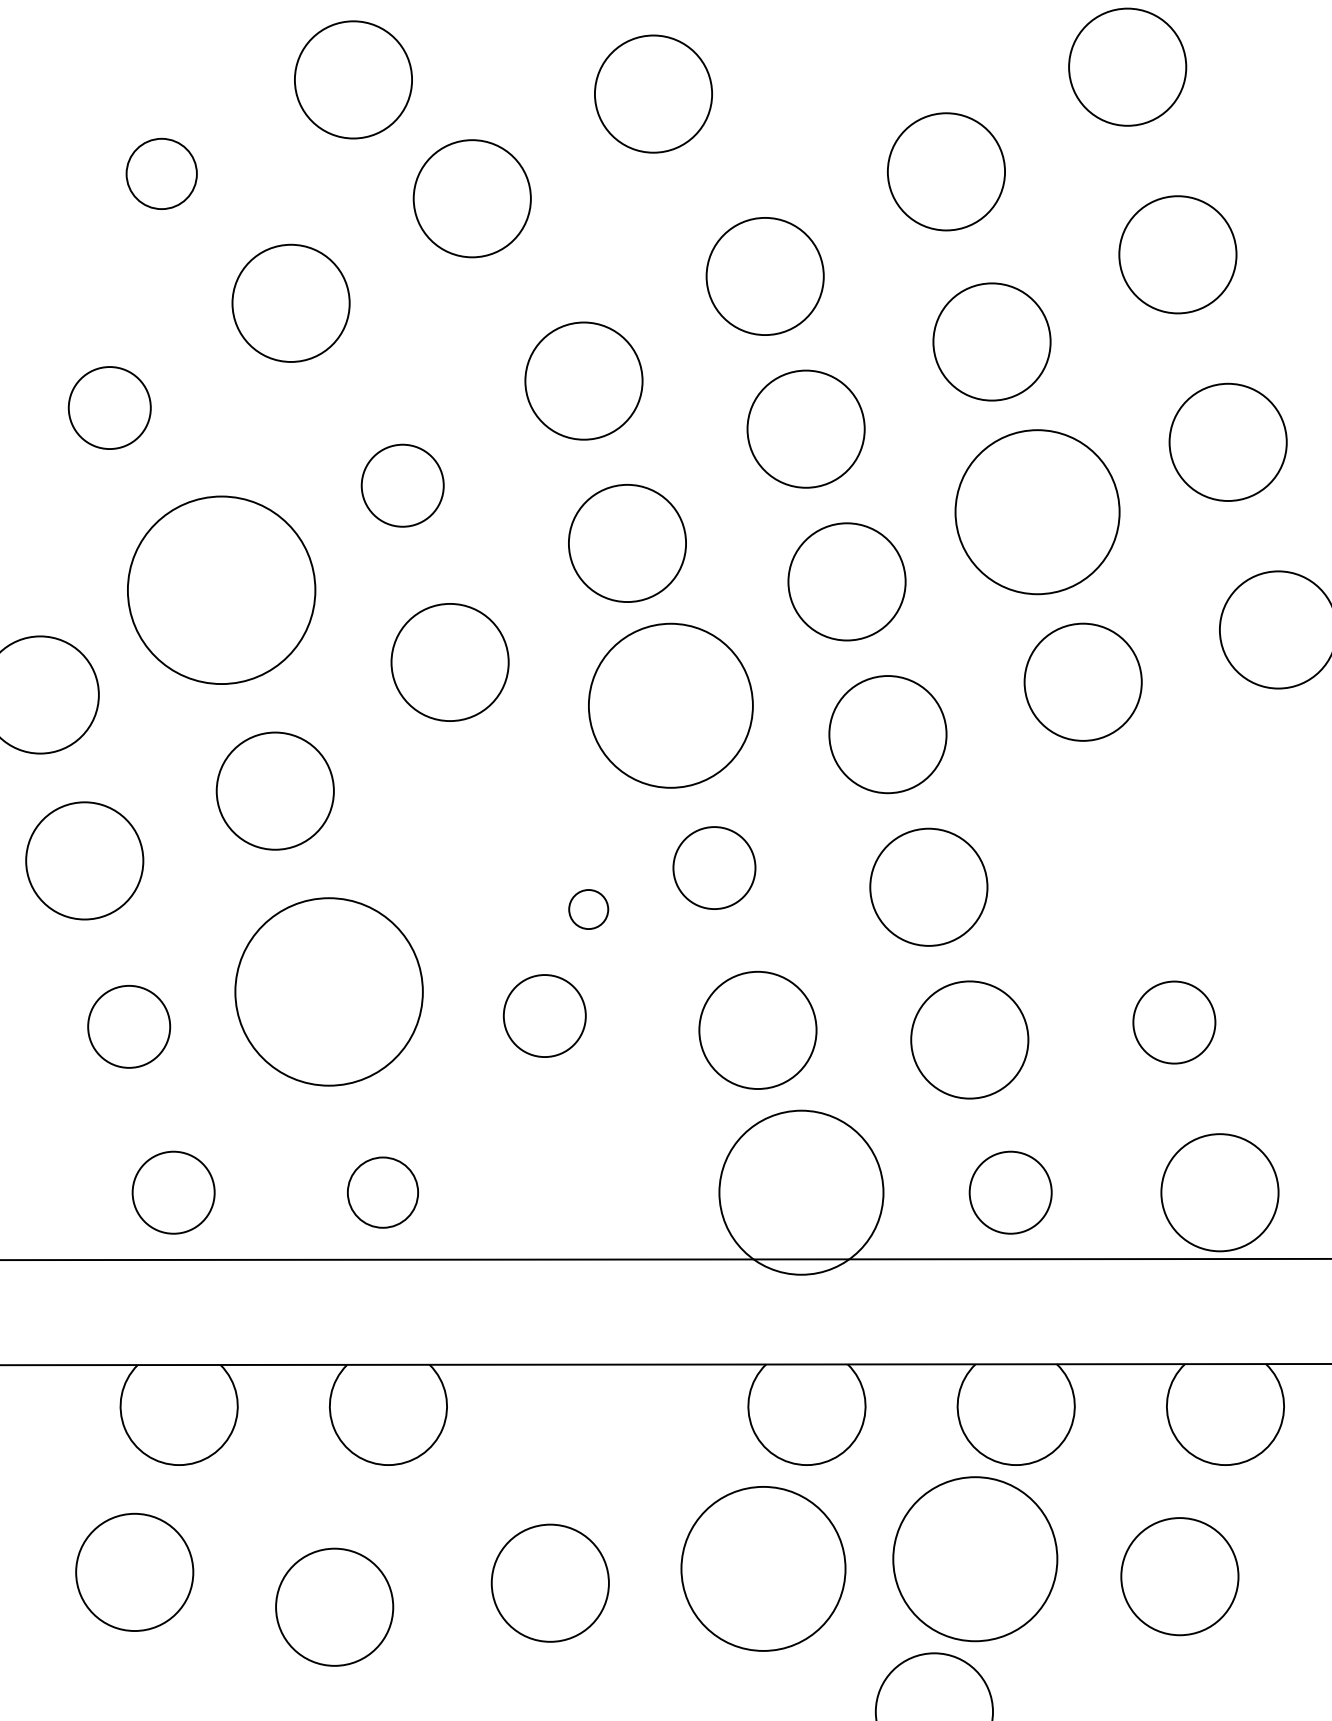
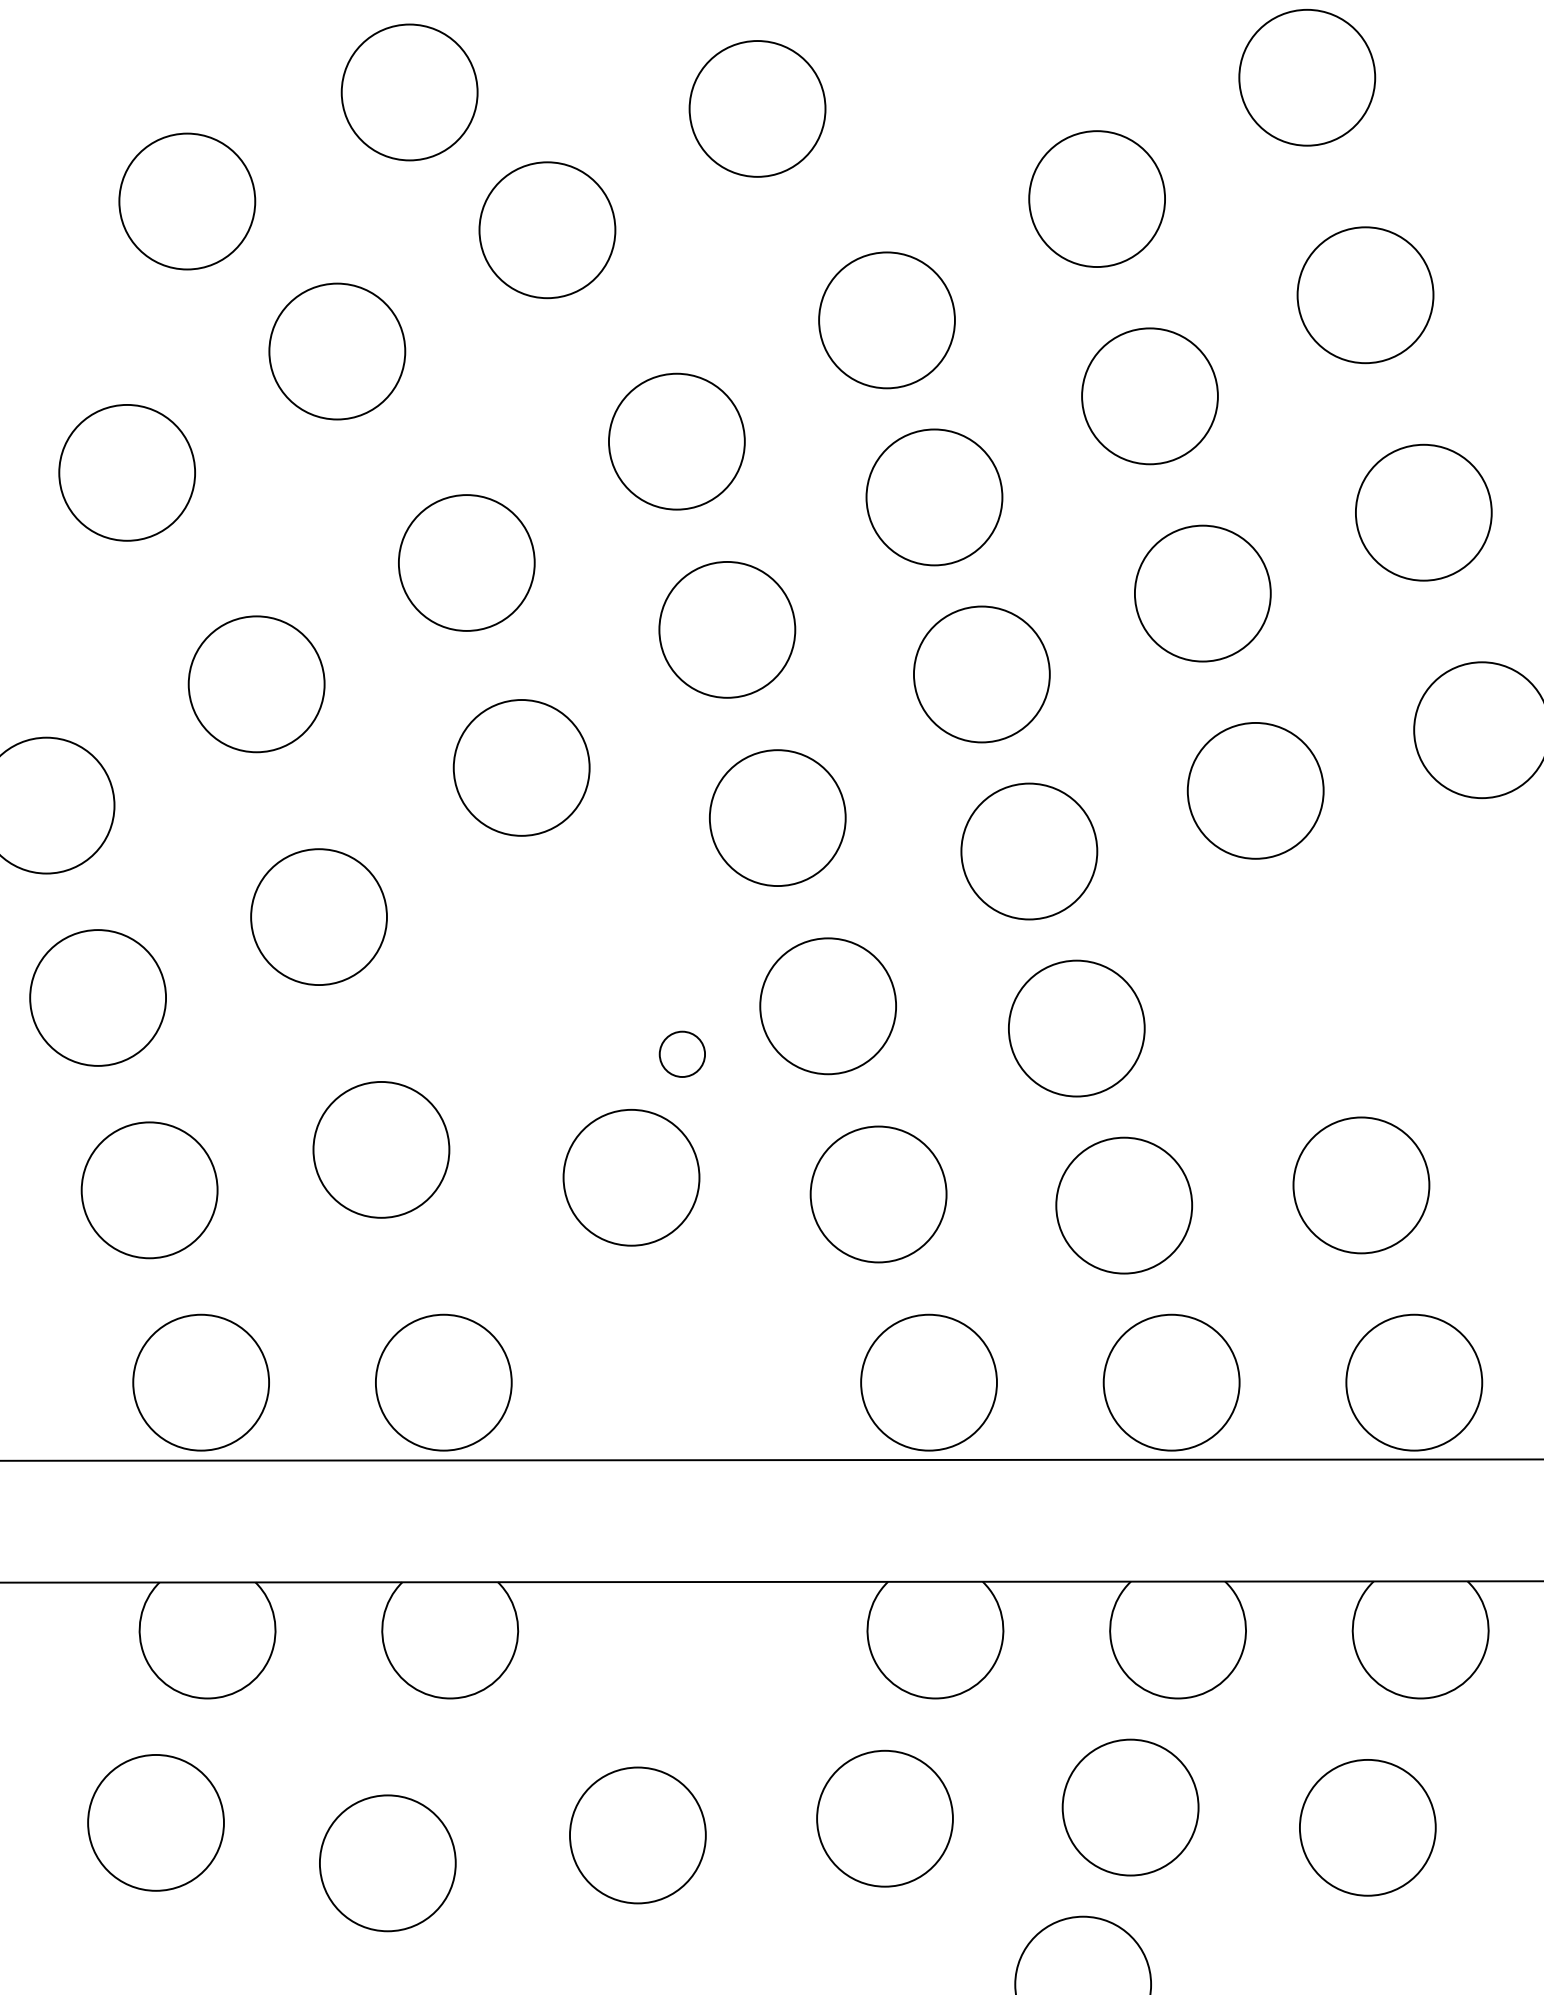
circle: (161, 173) -> (187, 201), size x1.67
circle: (109, 407) -> (126, 472), size x1.43
circle: (402, 485) -> (466, 562), size x1.43
circle: (1037, 512) -> (1202, 593), size x0.71
circle: (221, 590) -> (256, 684), size x0.62
circle: (670, 705) -> (777, 817), size x0.71
circle: (714, 868) -> (828, 1006), size x1.43
circle: (329, 991) -> (381, 1149), size x0.62
circle: (544, 1015) -> (631, 1177), size x1.43
circle: (1174, 1022) -> (1361, 1185), size x1.43
circle: (129, 1026) -> (149, 1190), size x1.43
circle: (173, 1192) -> (201, 1382), size x1.43
circle: (382, 1192) -> (443, 1382), size x1.67
circle: (800, 1192) -> (928, 1382), size x0.71
circle: (1010, 1192) -> (1171, 1382), size x1.43
circle: (975, 1559) -> (1130, 1807), size x0.71
circle: (763, 1568) -> (884, 1818), size x0.71

